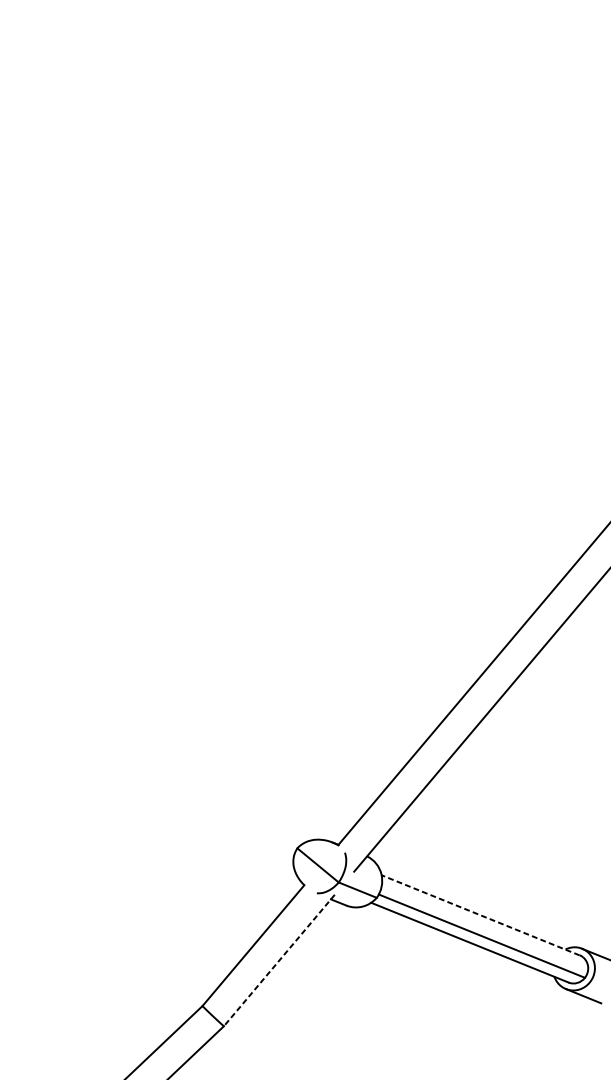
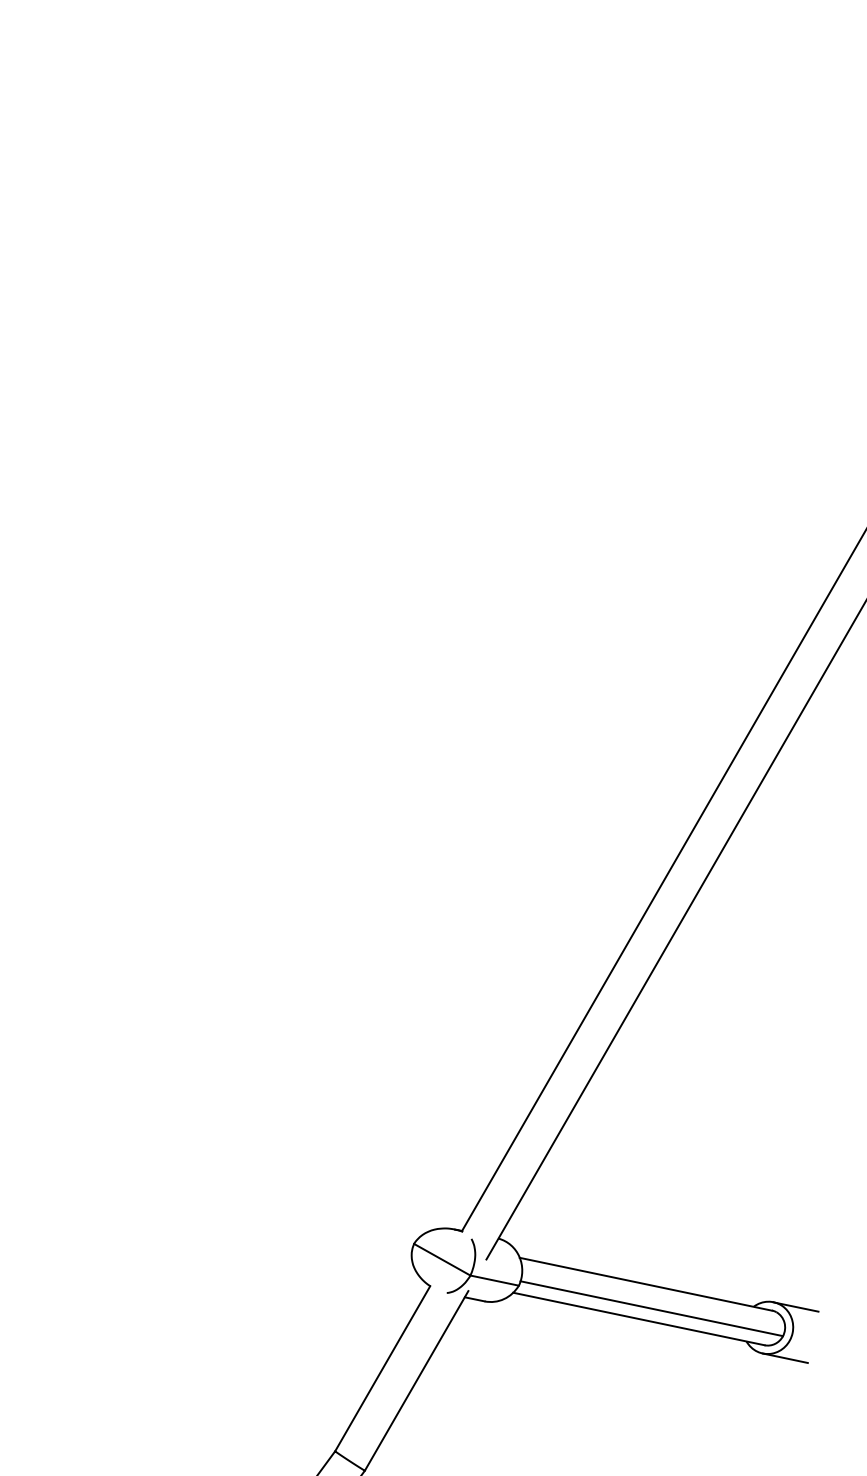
line: (480, 915) -> (645, 1284), dashed -> solid
line: (279, 960) -> (416, 1380), dashed -> solid

